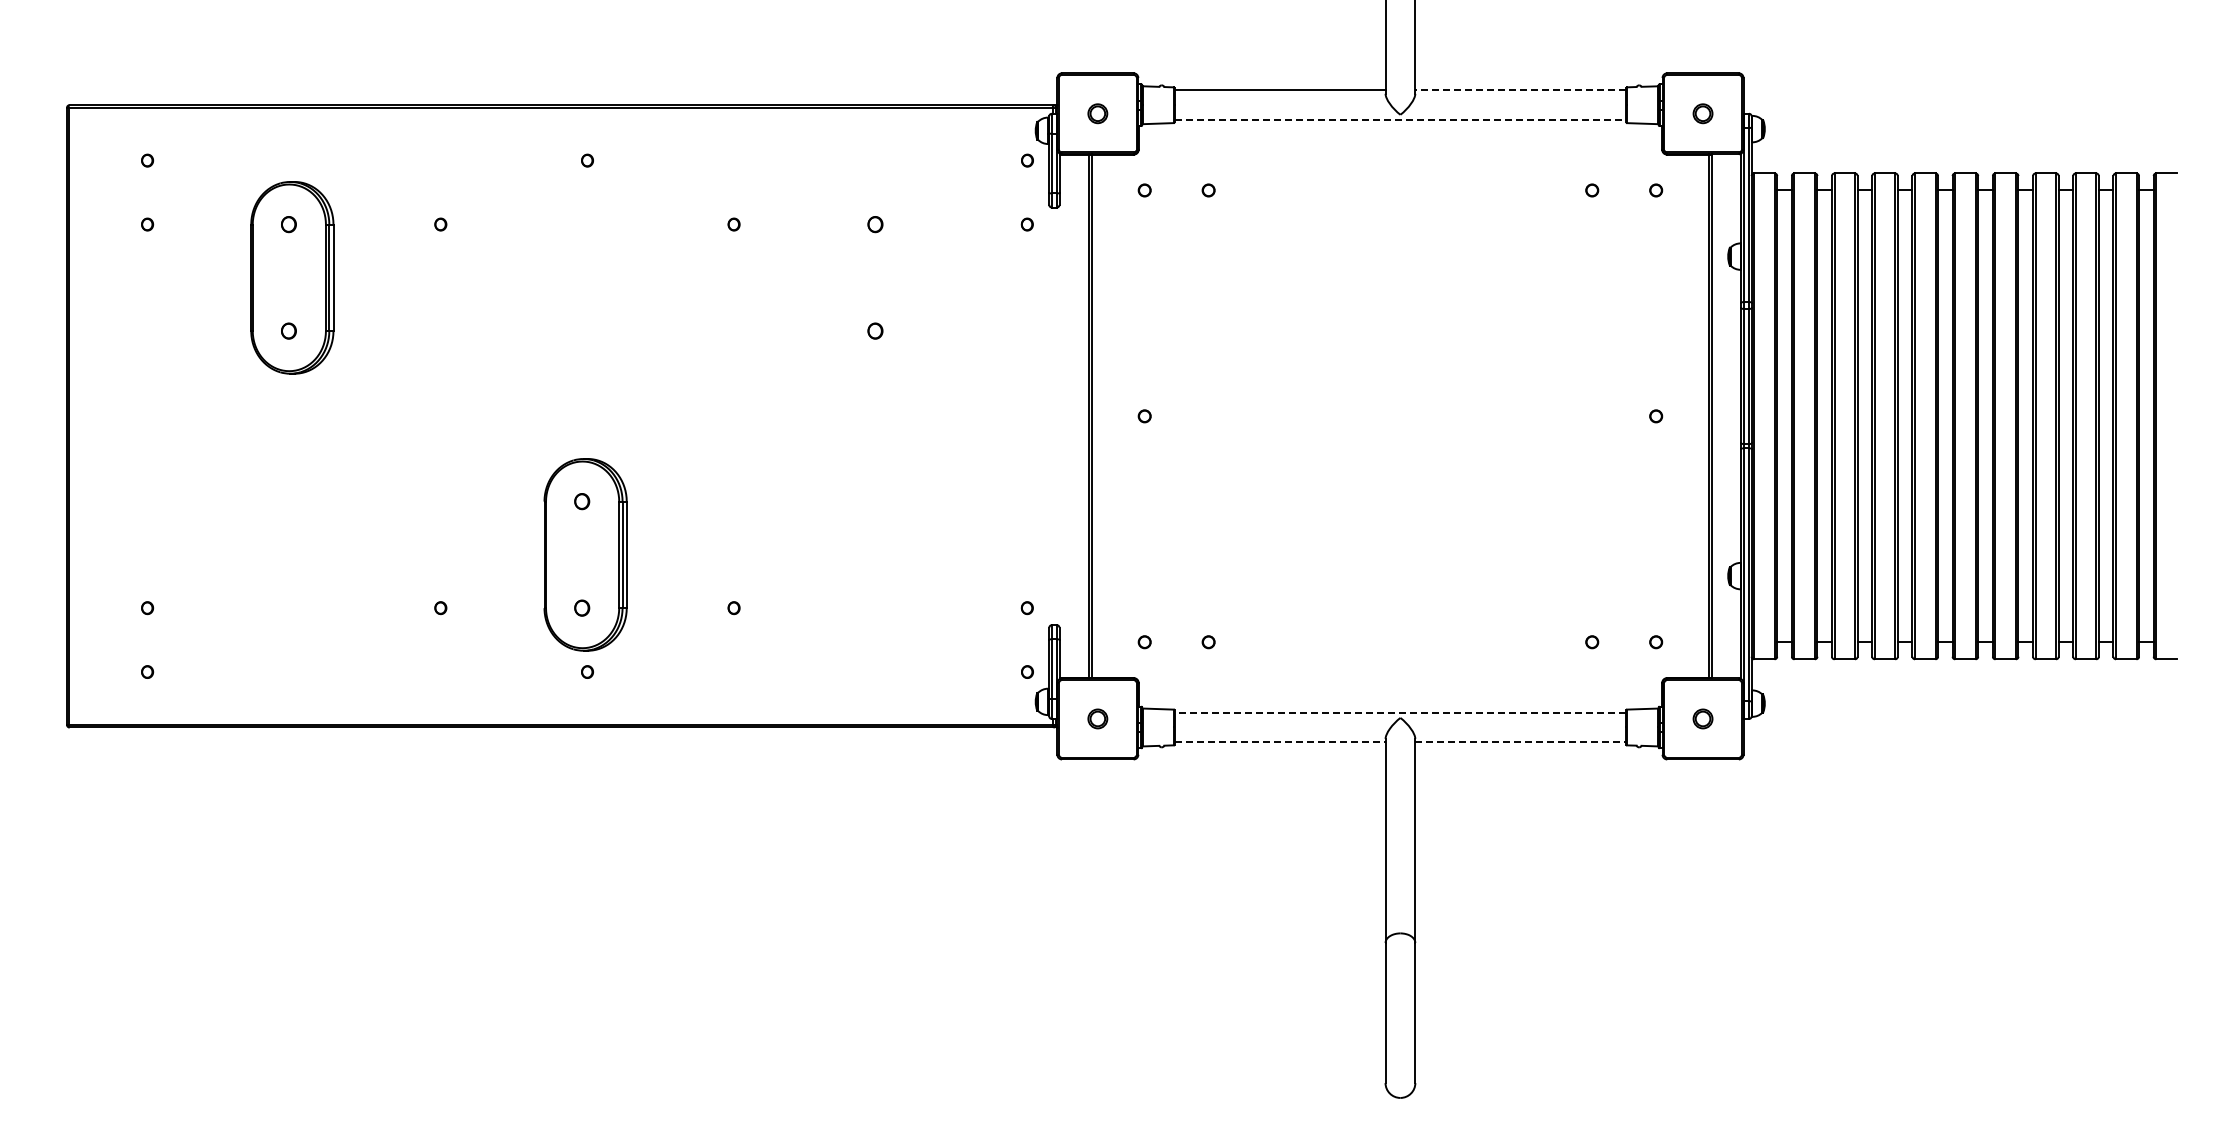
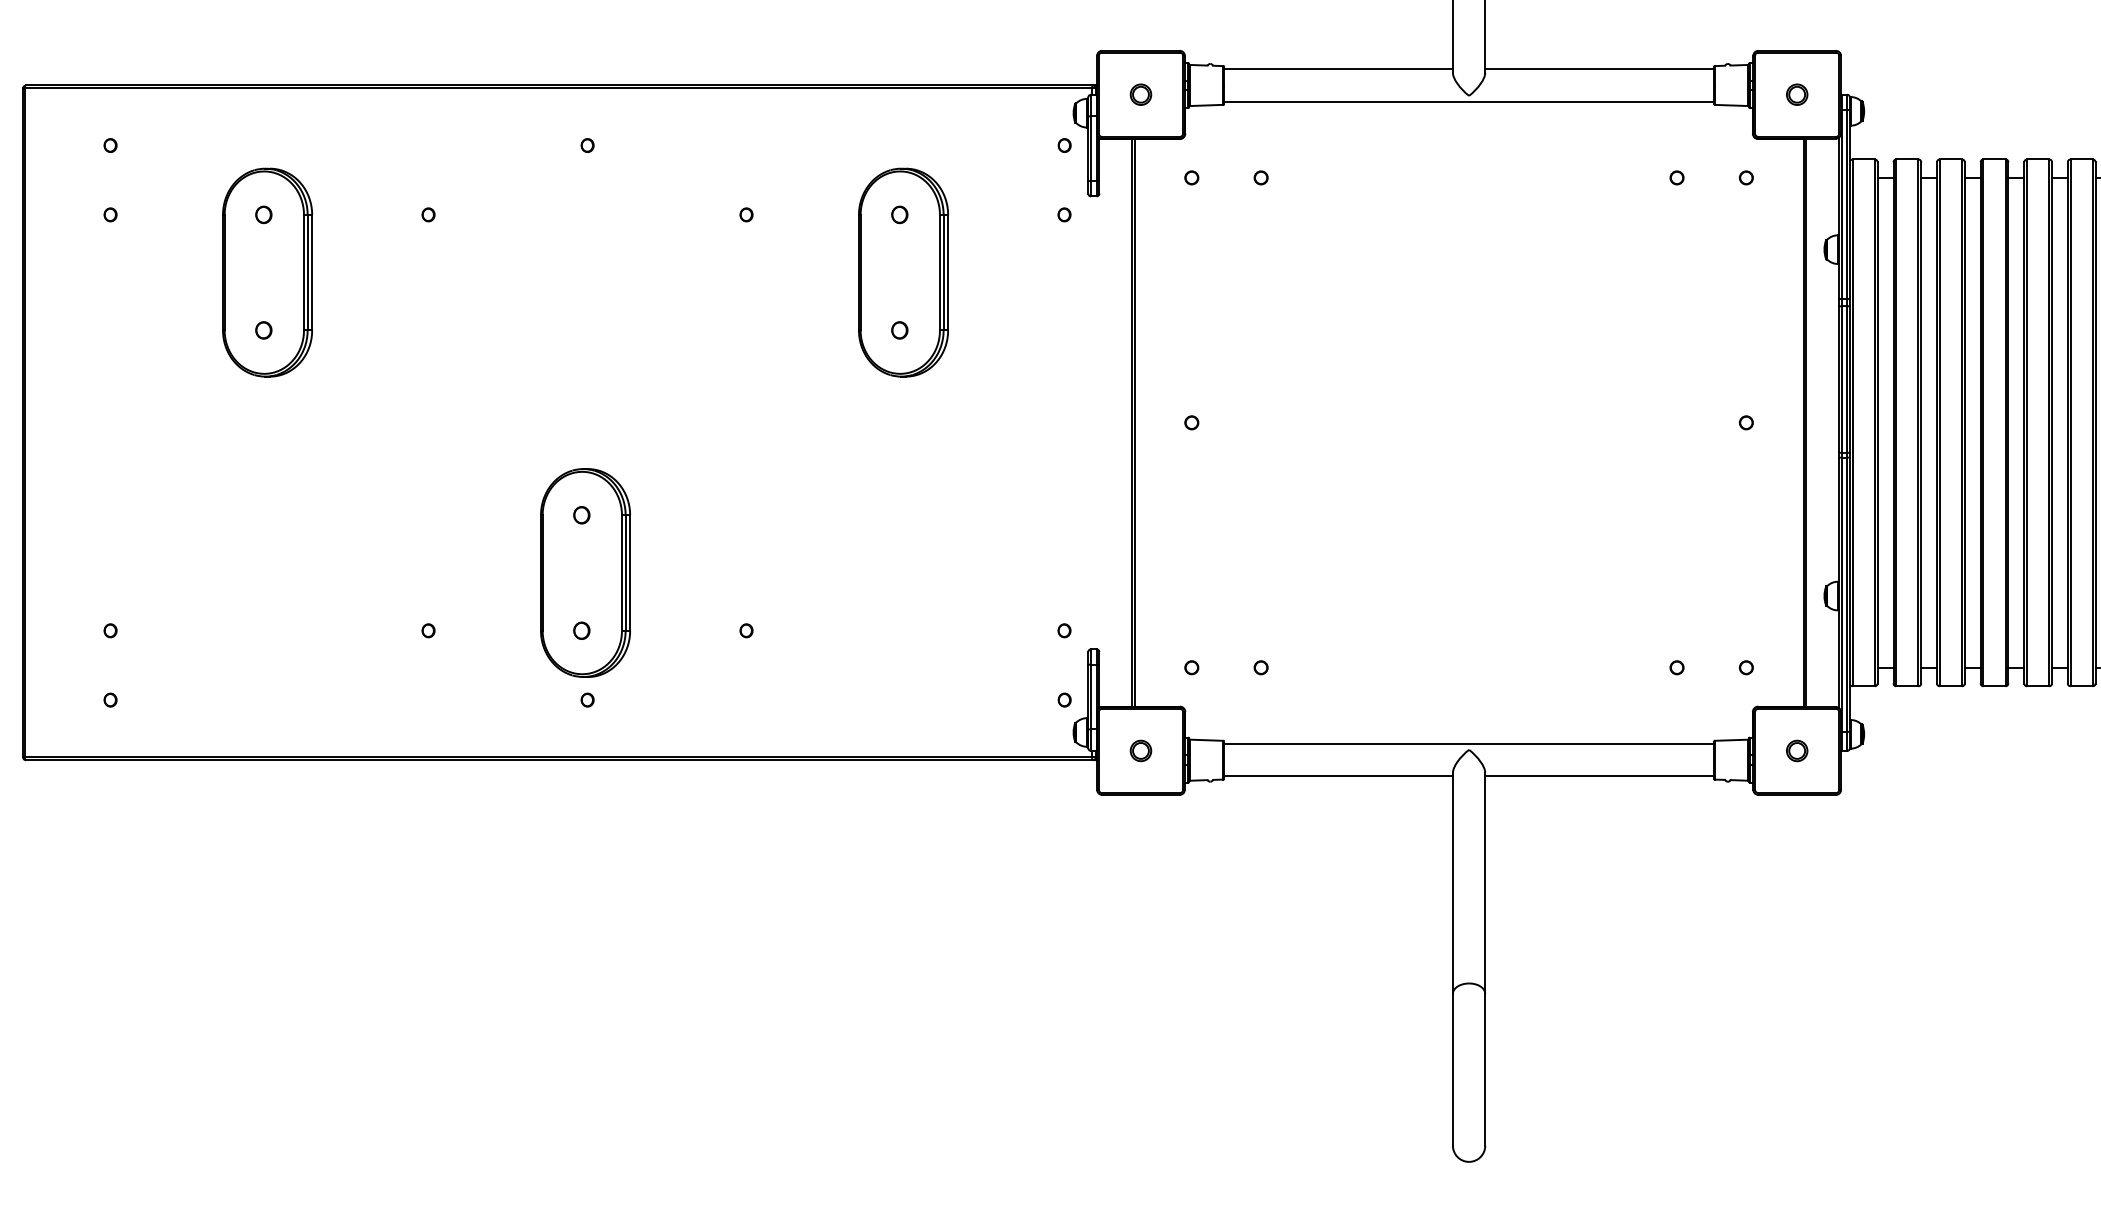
line: (1520, 90) -> (1599, 69), dashed -> solid
line: (1400, 120) -> (1469, 102), dashed -> solid
part: (878, 277) -> (903, 272), added
line: (1400, 712) -> (1469, 743), dashed -> solid
line: (1280, 742) -> (1339, 776), dashed -> solid
line: (1521, 742) -> (1600, 776), dashed -> solid

